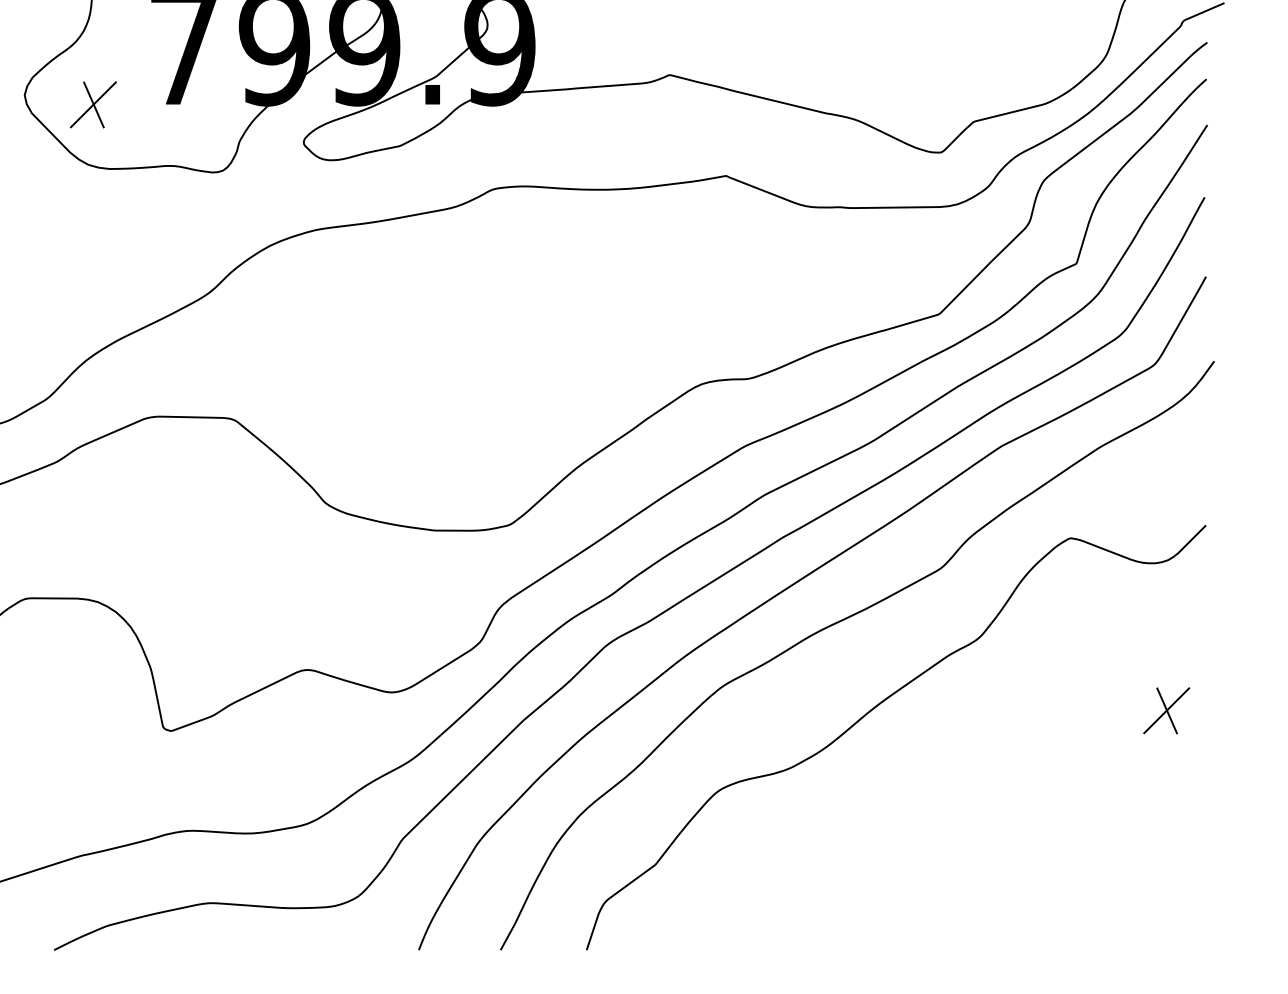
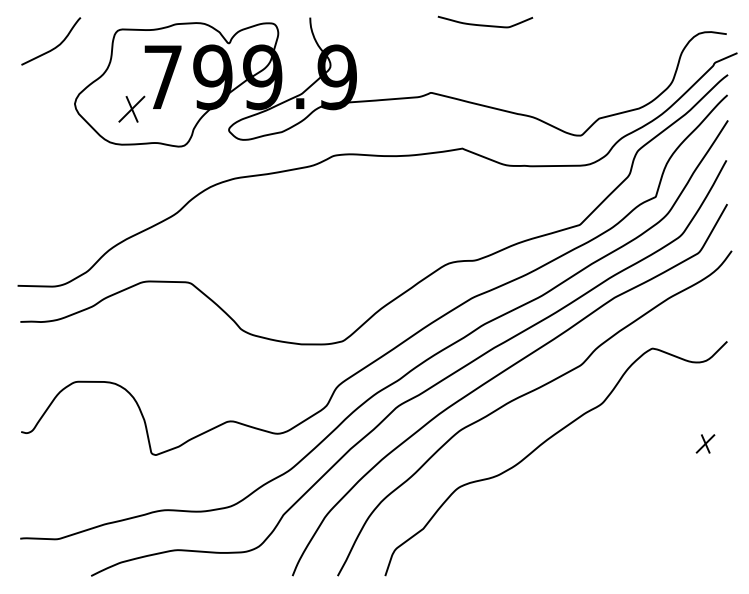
part: (92, 103) -> (131, 108), moved
part: (1166, 710) -> (705, 443), size x0.7

